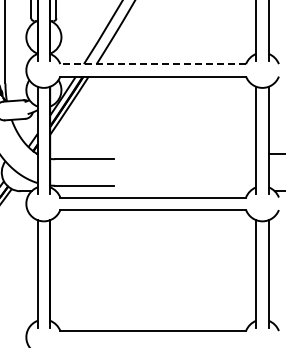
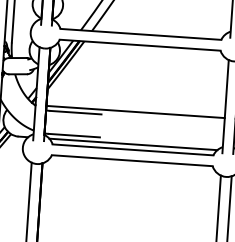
line: (153, 64) -> (141, 34), dashed -> solid
line: (153, 153) -> (135, 111), added
line: (153, 191) -> (133, 144), added

